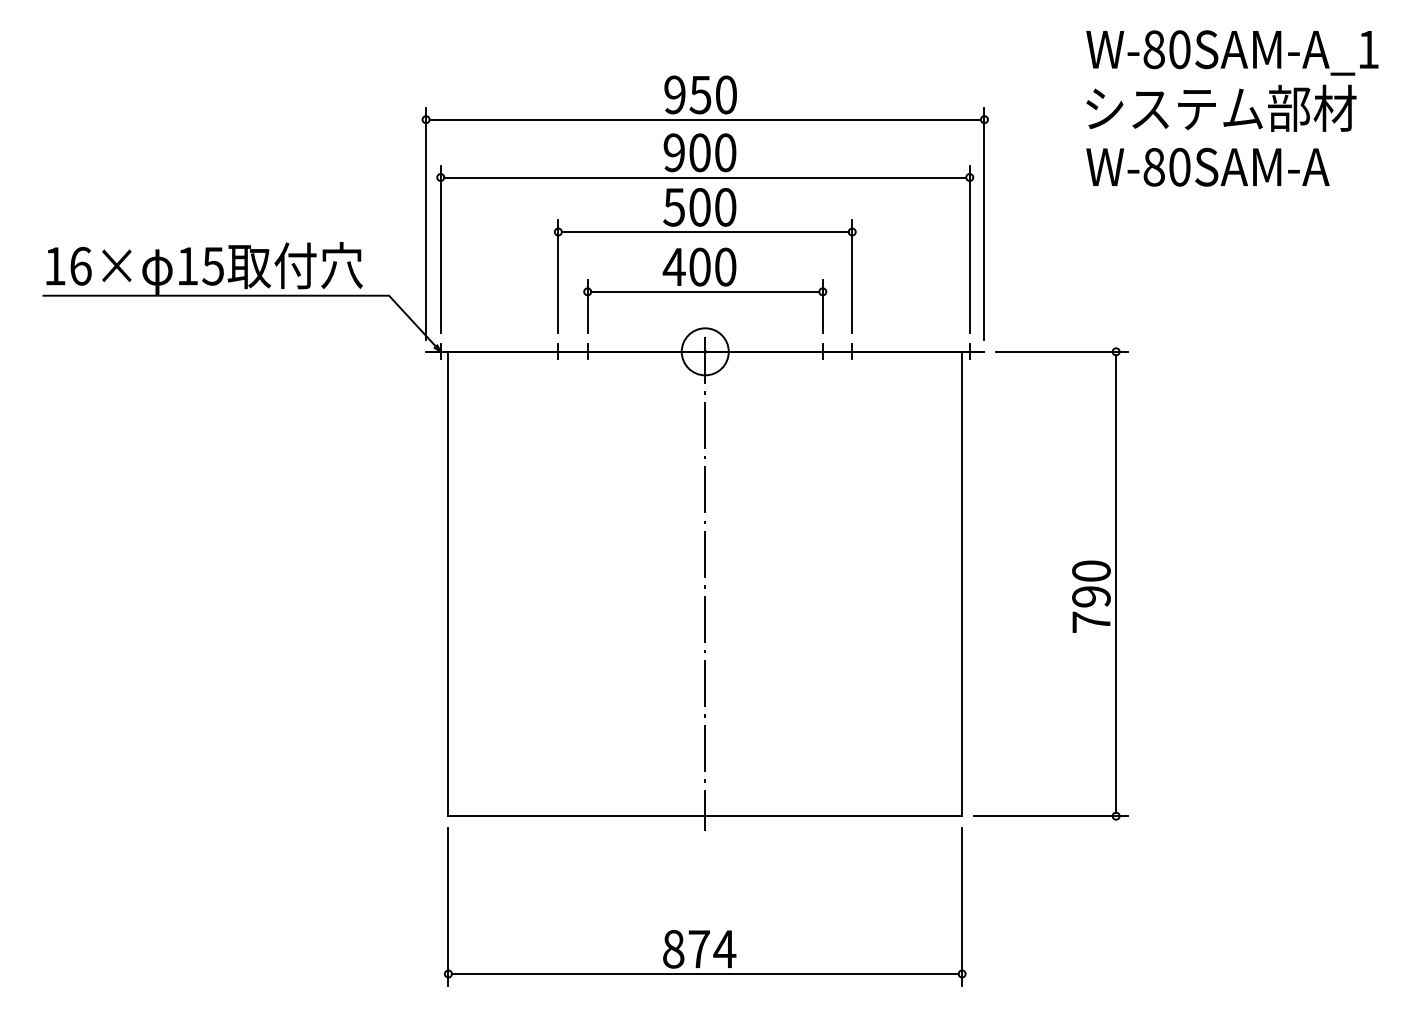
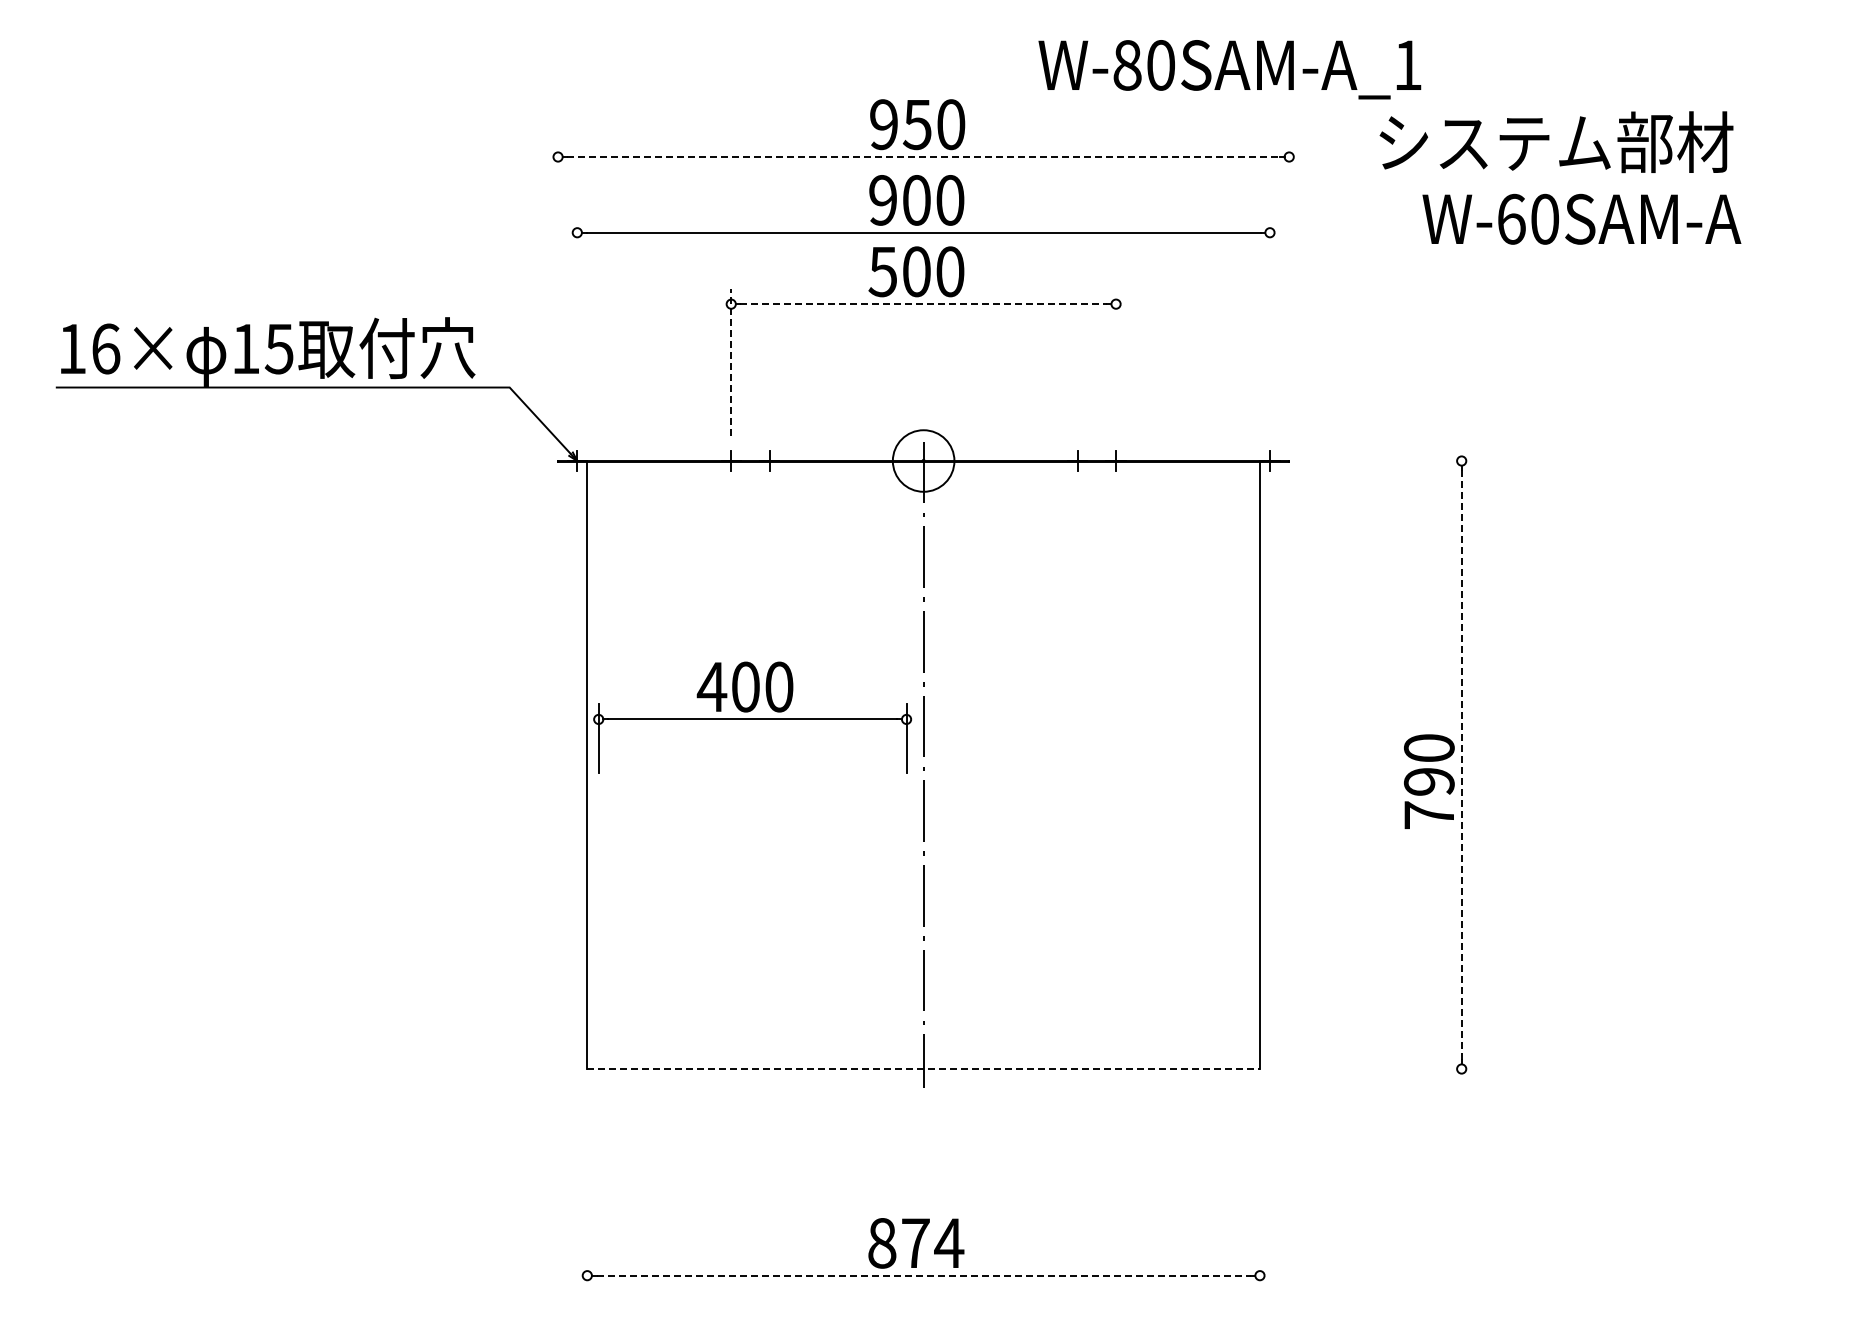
text: (1232, 52) -> (1229, 69), moved
text: (1221, 108) -> (1556, 142), moved
line: (705, 120) -> (924, 157), solid -> dashed
text: (1154, 166) -> (1511, 218), W-80SAM-A -> W-60SAM-A
line: (426, 223) -> (558, 293), removed
line: (984, 223) -> (1289, 293), removed
line: (705, 232) -> (924, 304), solid -> dashed
line: (440, 249) -> (577, 326), removed
line: (969, 249) -> (1269, 326), removed
line: (558, 276) -> (731, 362), solid -> dashed
line: (852, 276) -> (1116, 362), removed
part: (705, 290) -> (752, 717), moved
line: (1061, 352) -> (1390, 461), removed
line: (1116, 584) -> (1461, 765), solid -> dashed
line: (705, 816) -> (924, 1069), solid -> dashed
line: (1051, 816) -> (1376, 1069), removed
line: (448, 906) -> (587, 1187), removed
line: (961, 906) -> (1259, 1187), removed
line: (705, 973) -> (924, 1275), solid -> dashed

